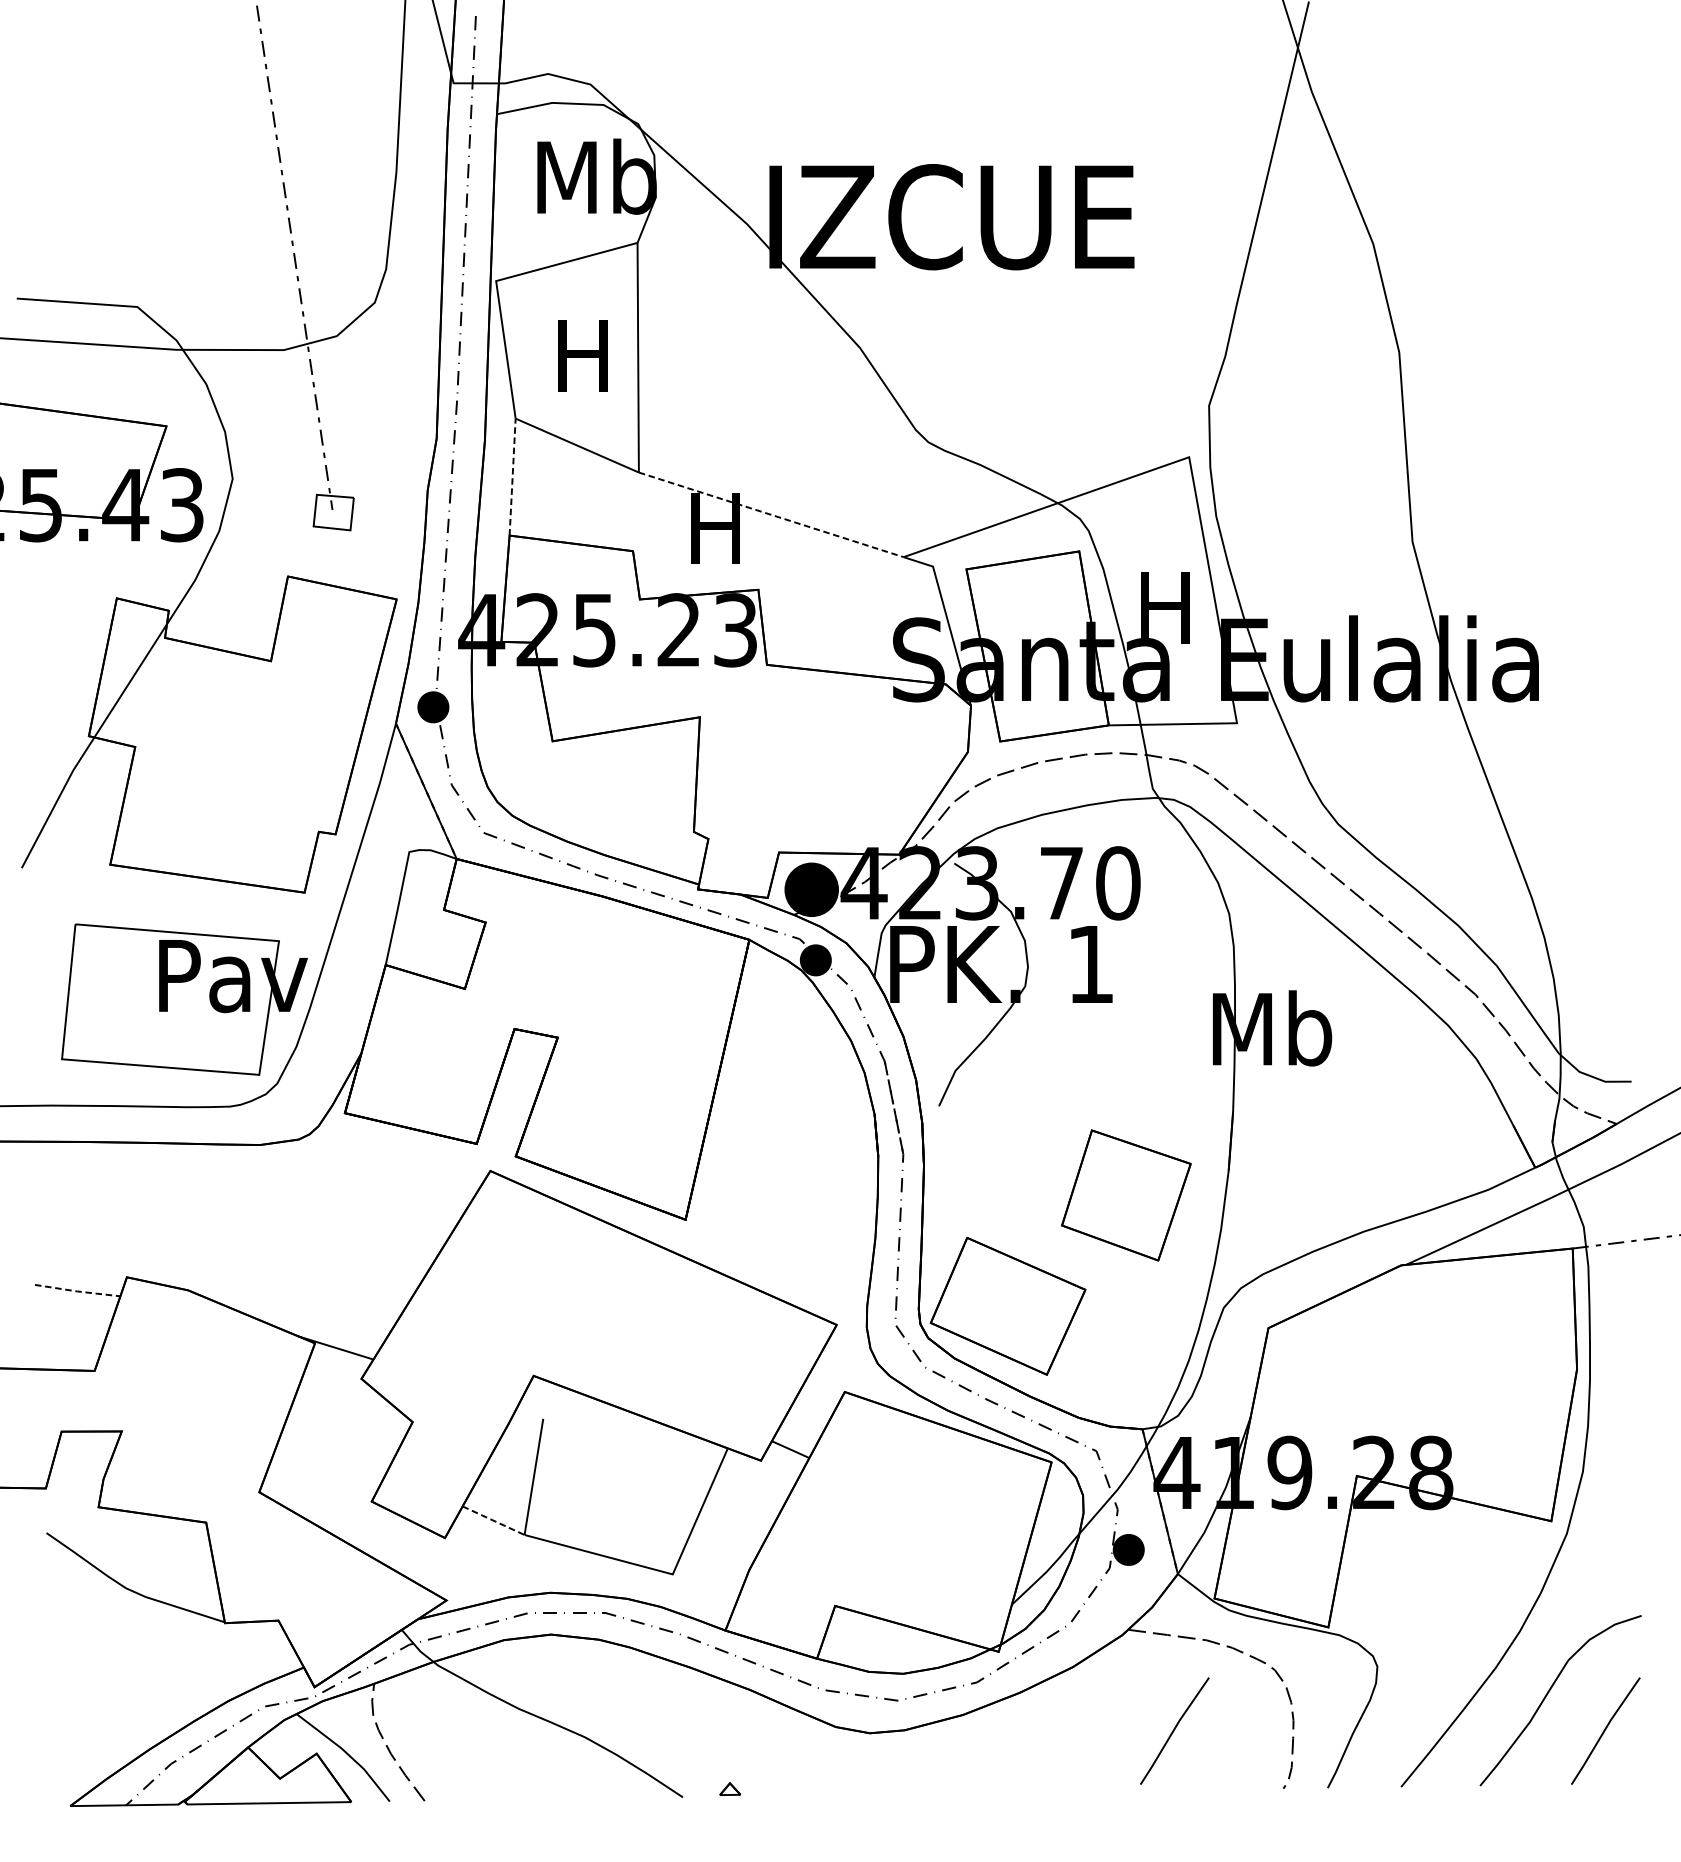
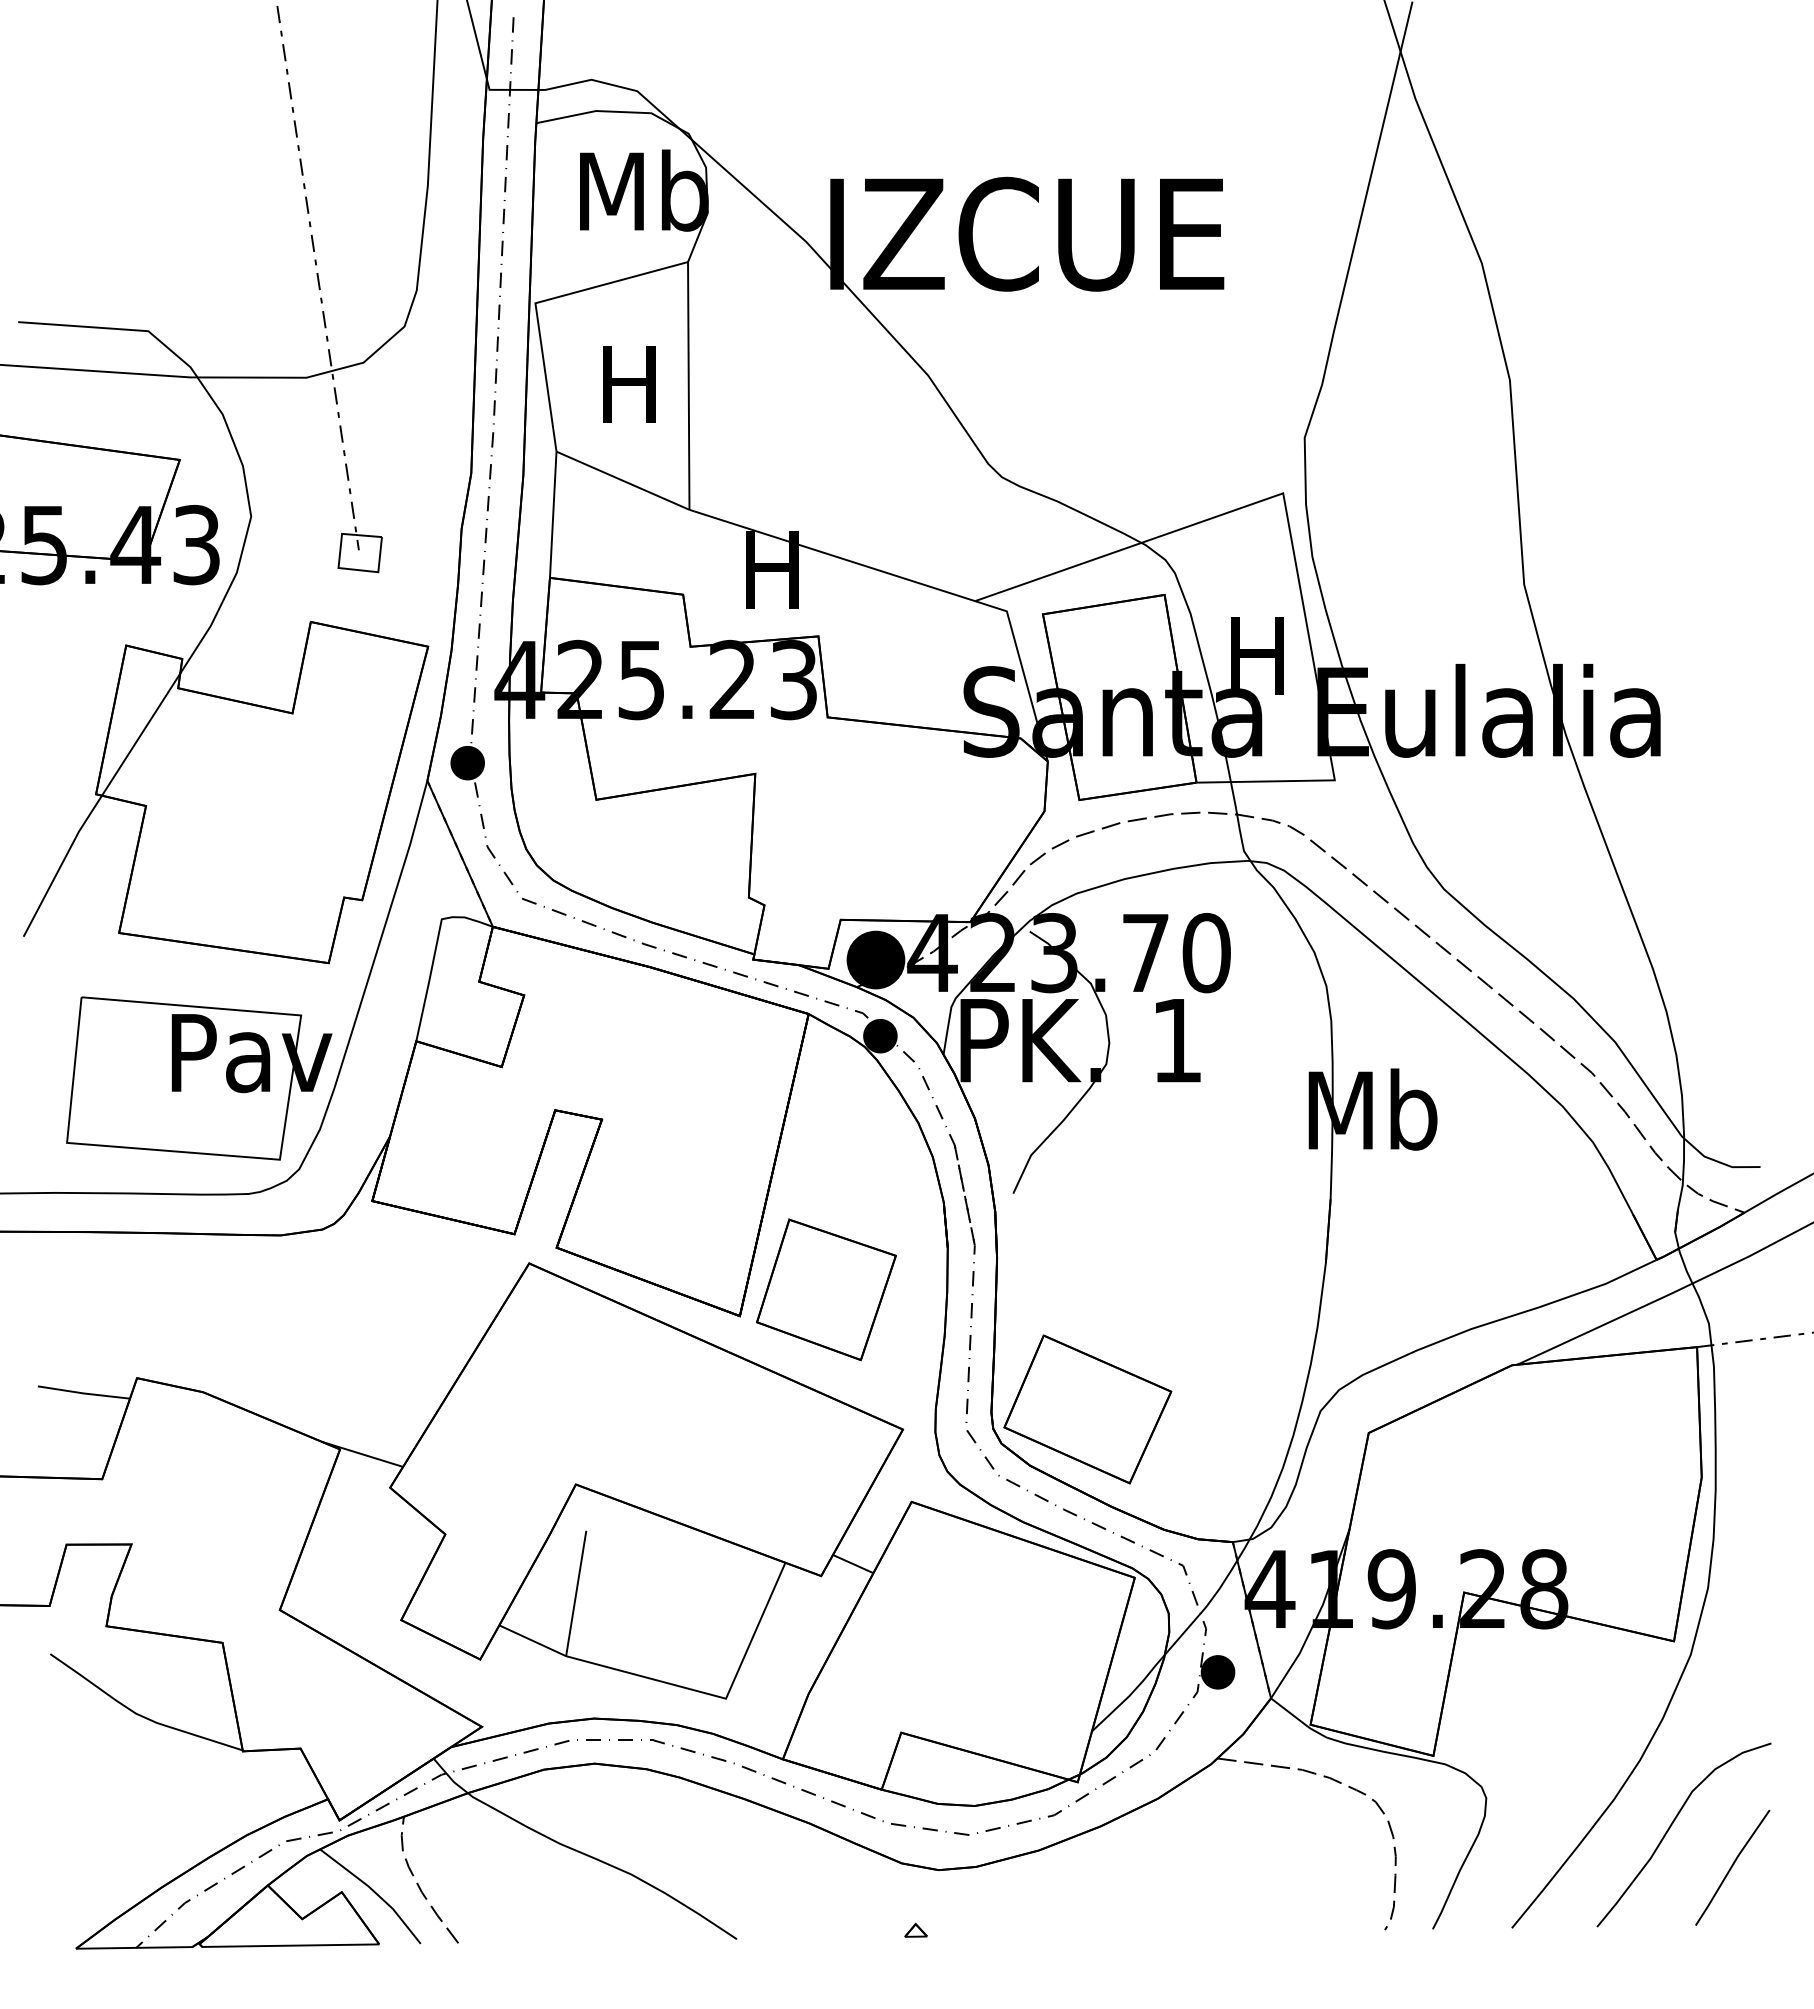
line: (512, 476) -> (553, 514), dashed -> solid
line: (771, 514) -> (832, 555), dashed -> solid
part: (1126, 1195) -> (826, 1289), moved
line: (77, 1291) -> (83, 1393), dashed -> solid
line: (493, 1520) -> (532, 1640), dashed -> solid
line: (1174, 1730) -> (1267, 1867), removed
part: (729, 1788) -> (915, 1929), moved

